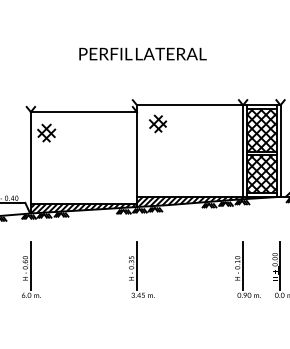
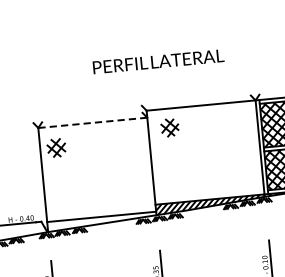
text: (142, 53) -> (158, 61), moved
line: (83, 112) -> (92, 123), solid -> dashed
hatch: (83, 208) -> (101, 221), removed

